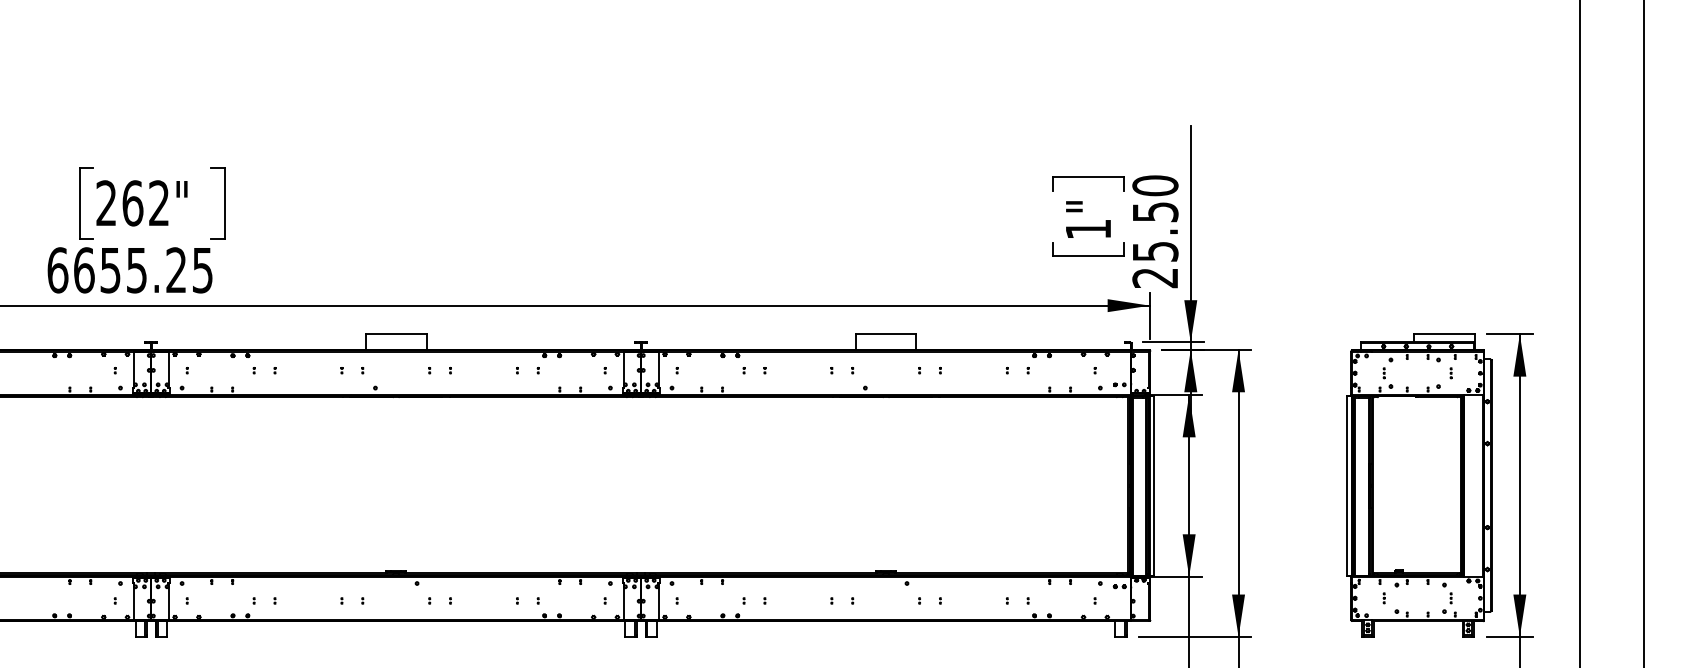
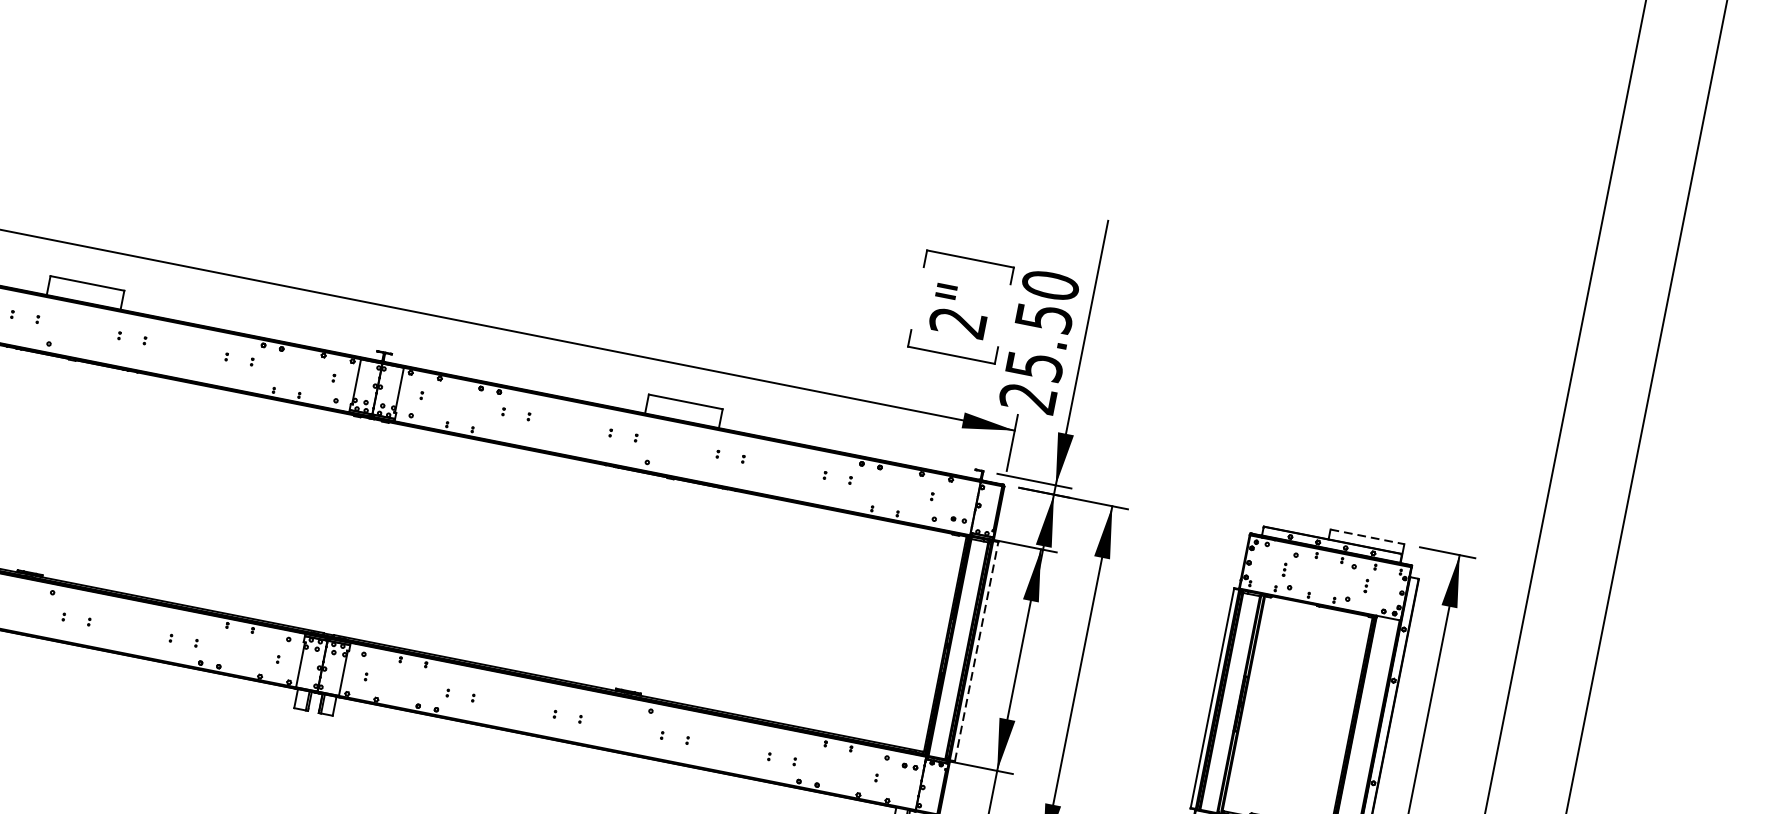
text: (1087, 229) -> (956, 322), 1" -> 2"
line: (1444, 334) -> (1367, 537), solid -> dashed
line: (1154, 485) -> (976, 651), solid -> dashed

